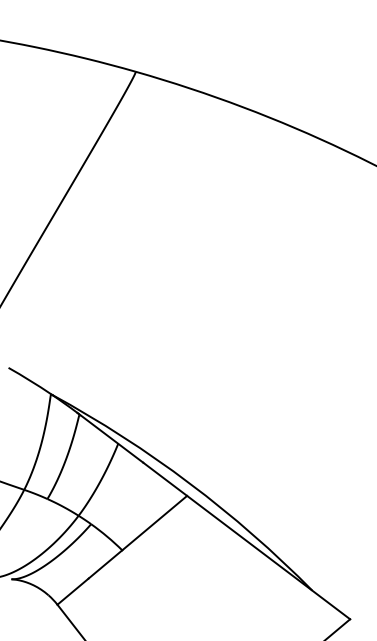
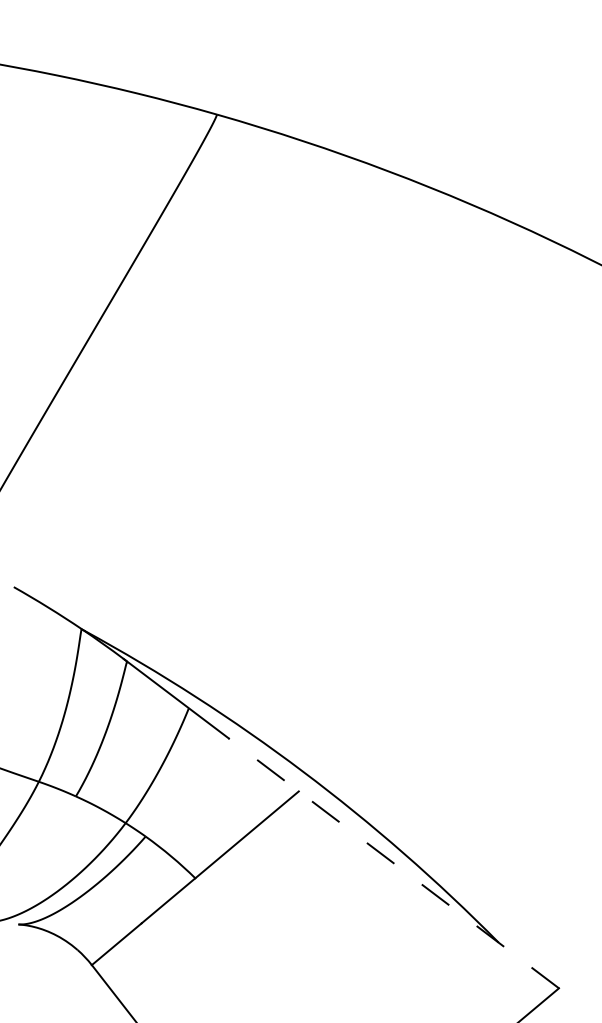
line: (246, 540) -> (393, 862), solid -> dashed

